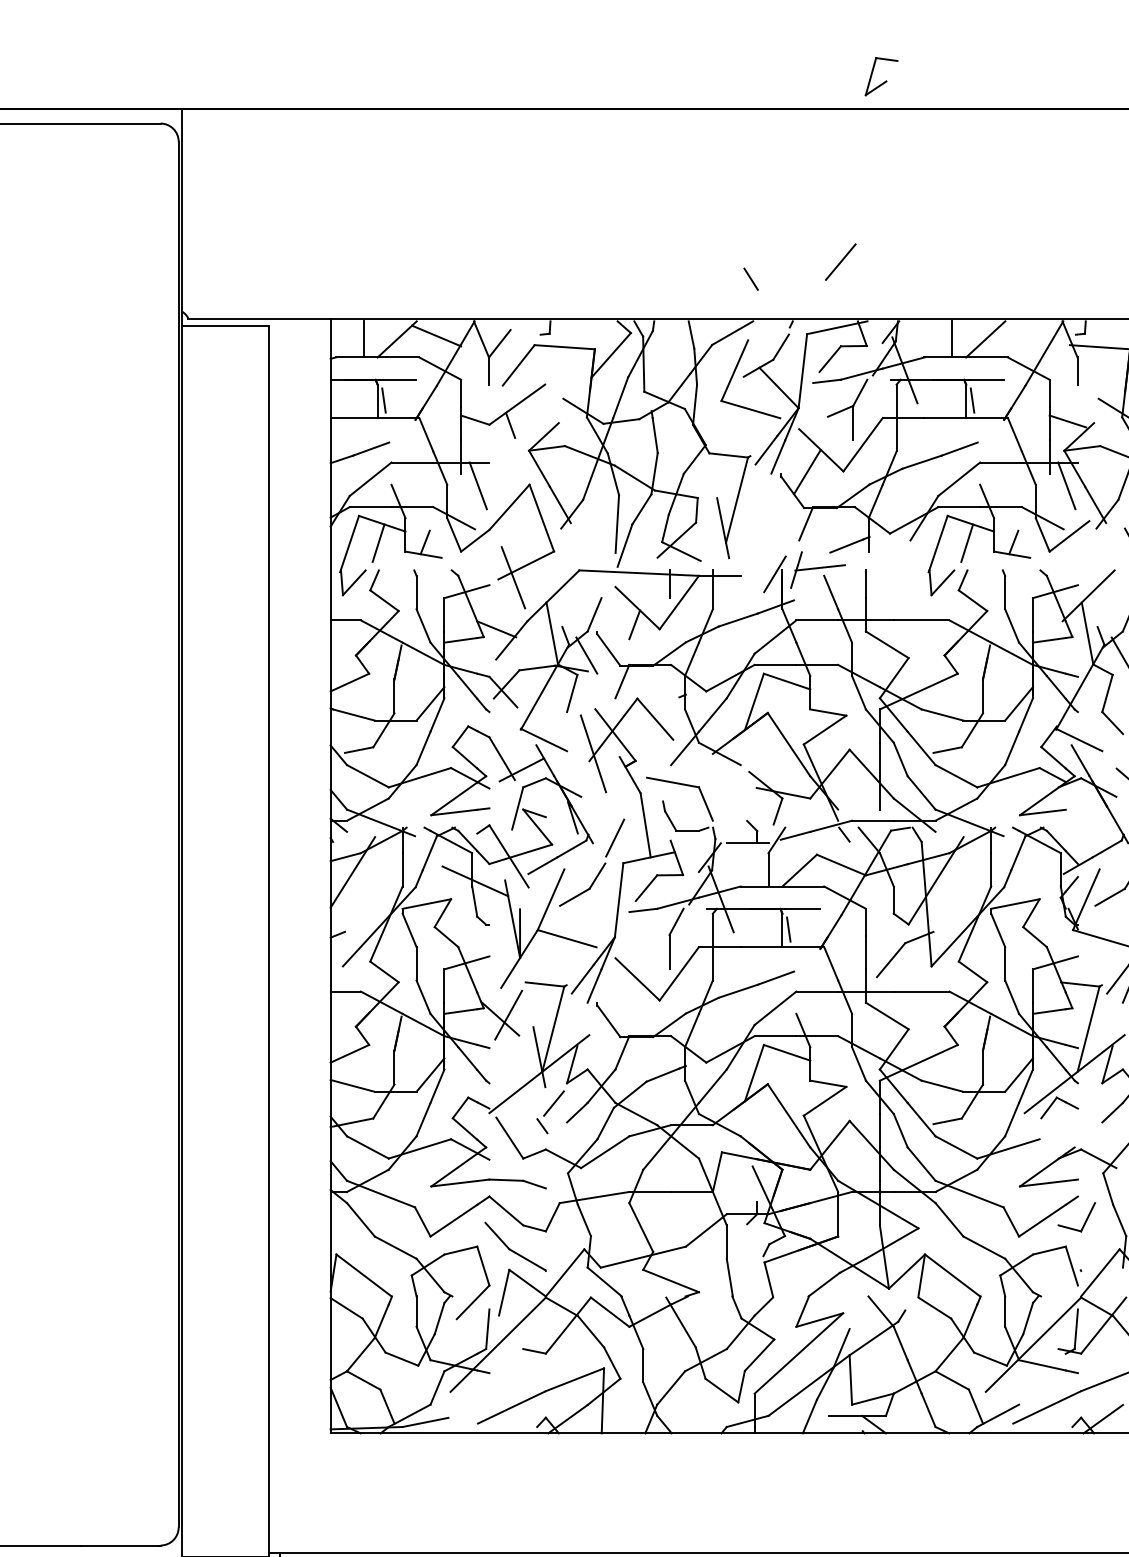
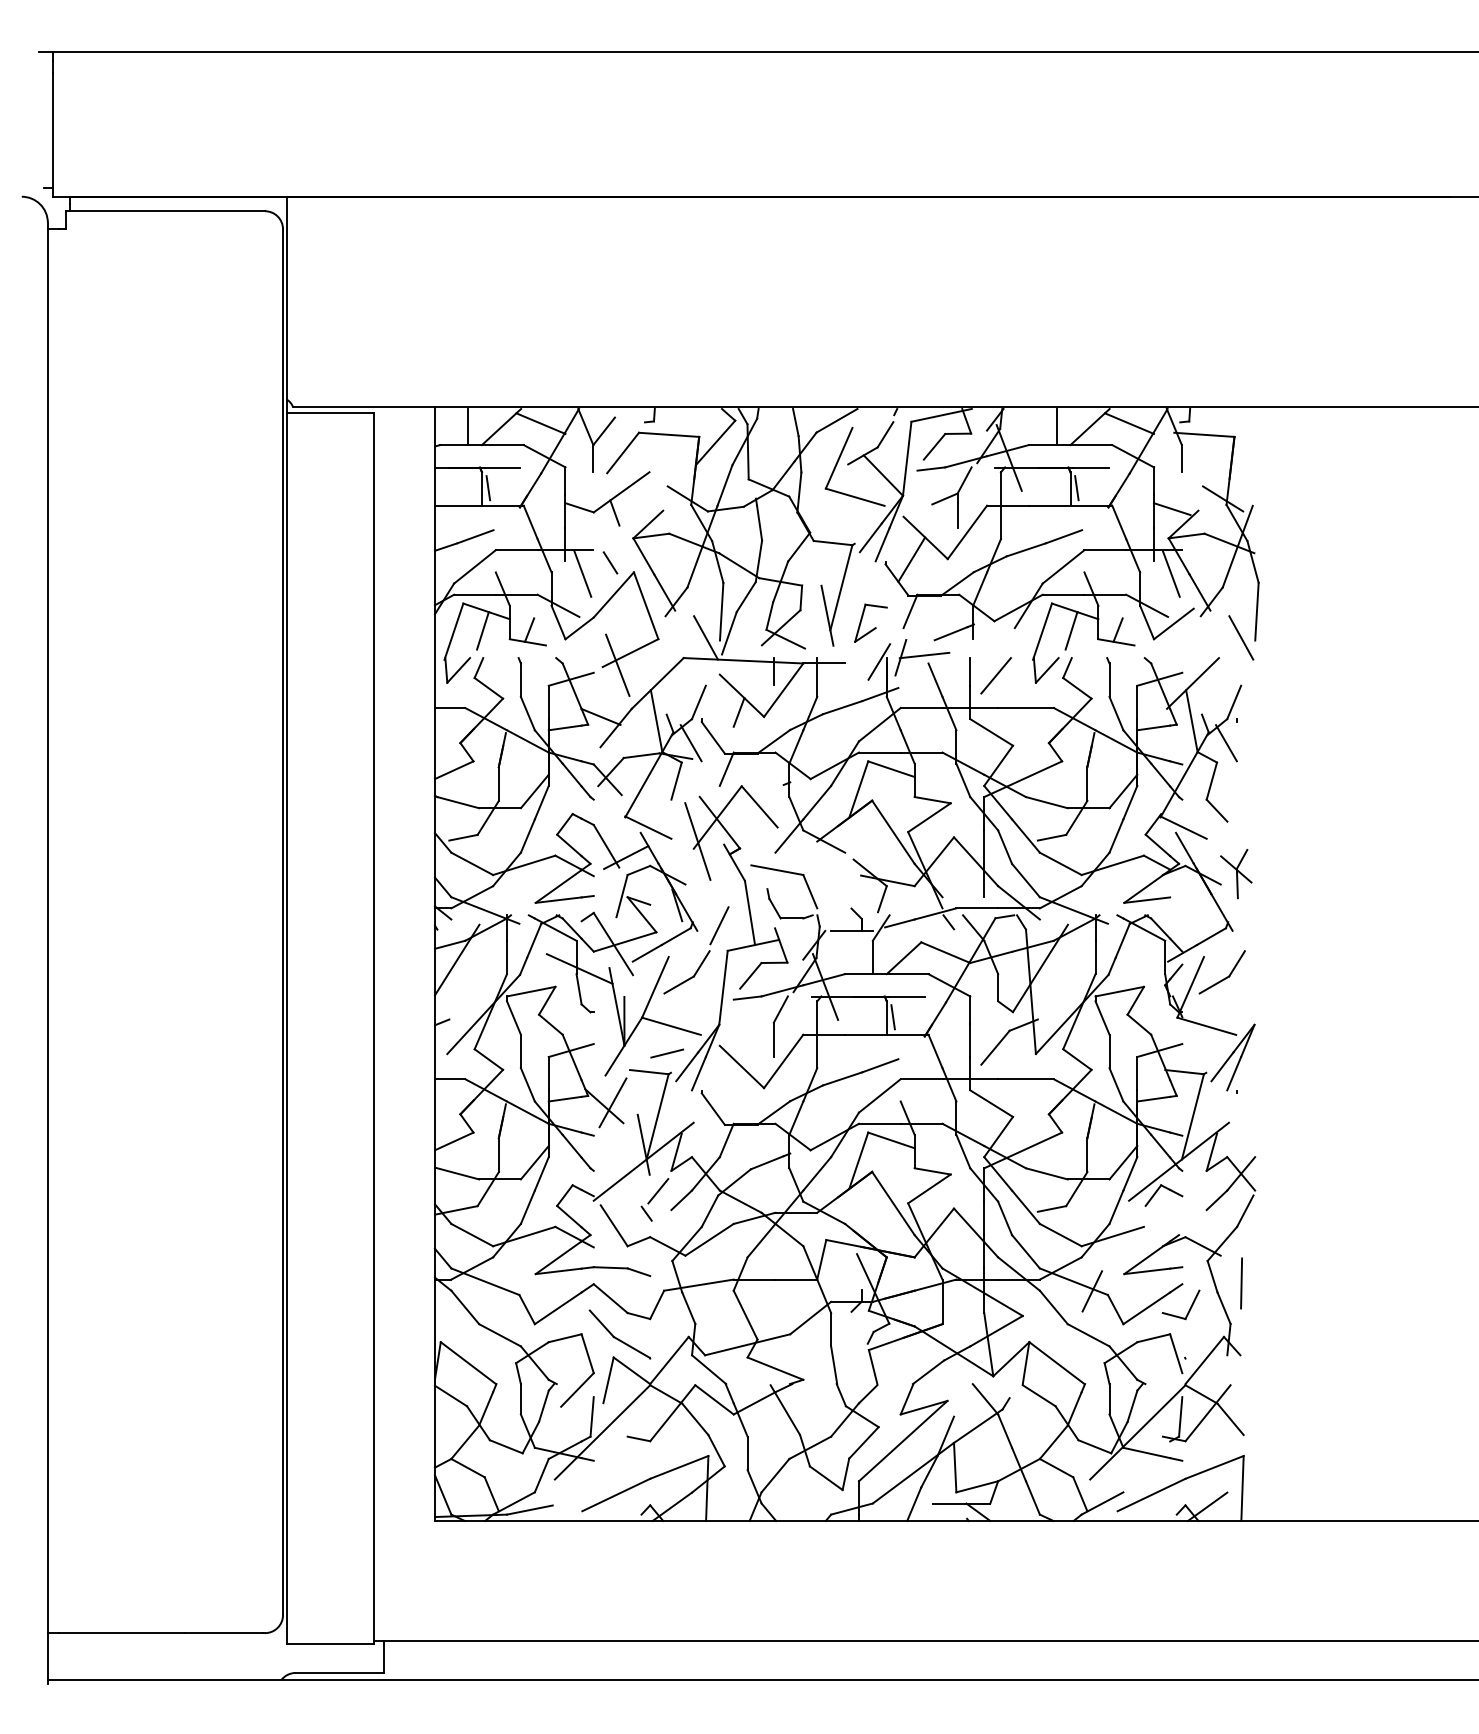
part: (885, 80) -> (874, 627), moved
line: (840, 261) -> (995, 675), moved
line: (751, 278) -> (610, 562), moved
line: (1025, 335) -> (1129, 423), added
line: (601, 549) -> (705, 637), added
line: (563, 965) -> (667, 1053), added
line: (988, 1203) -> (1092, 1291), added

